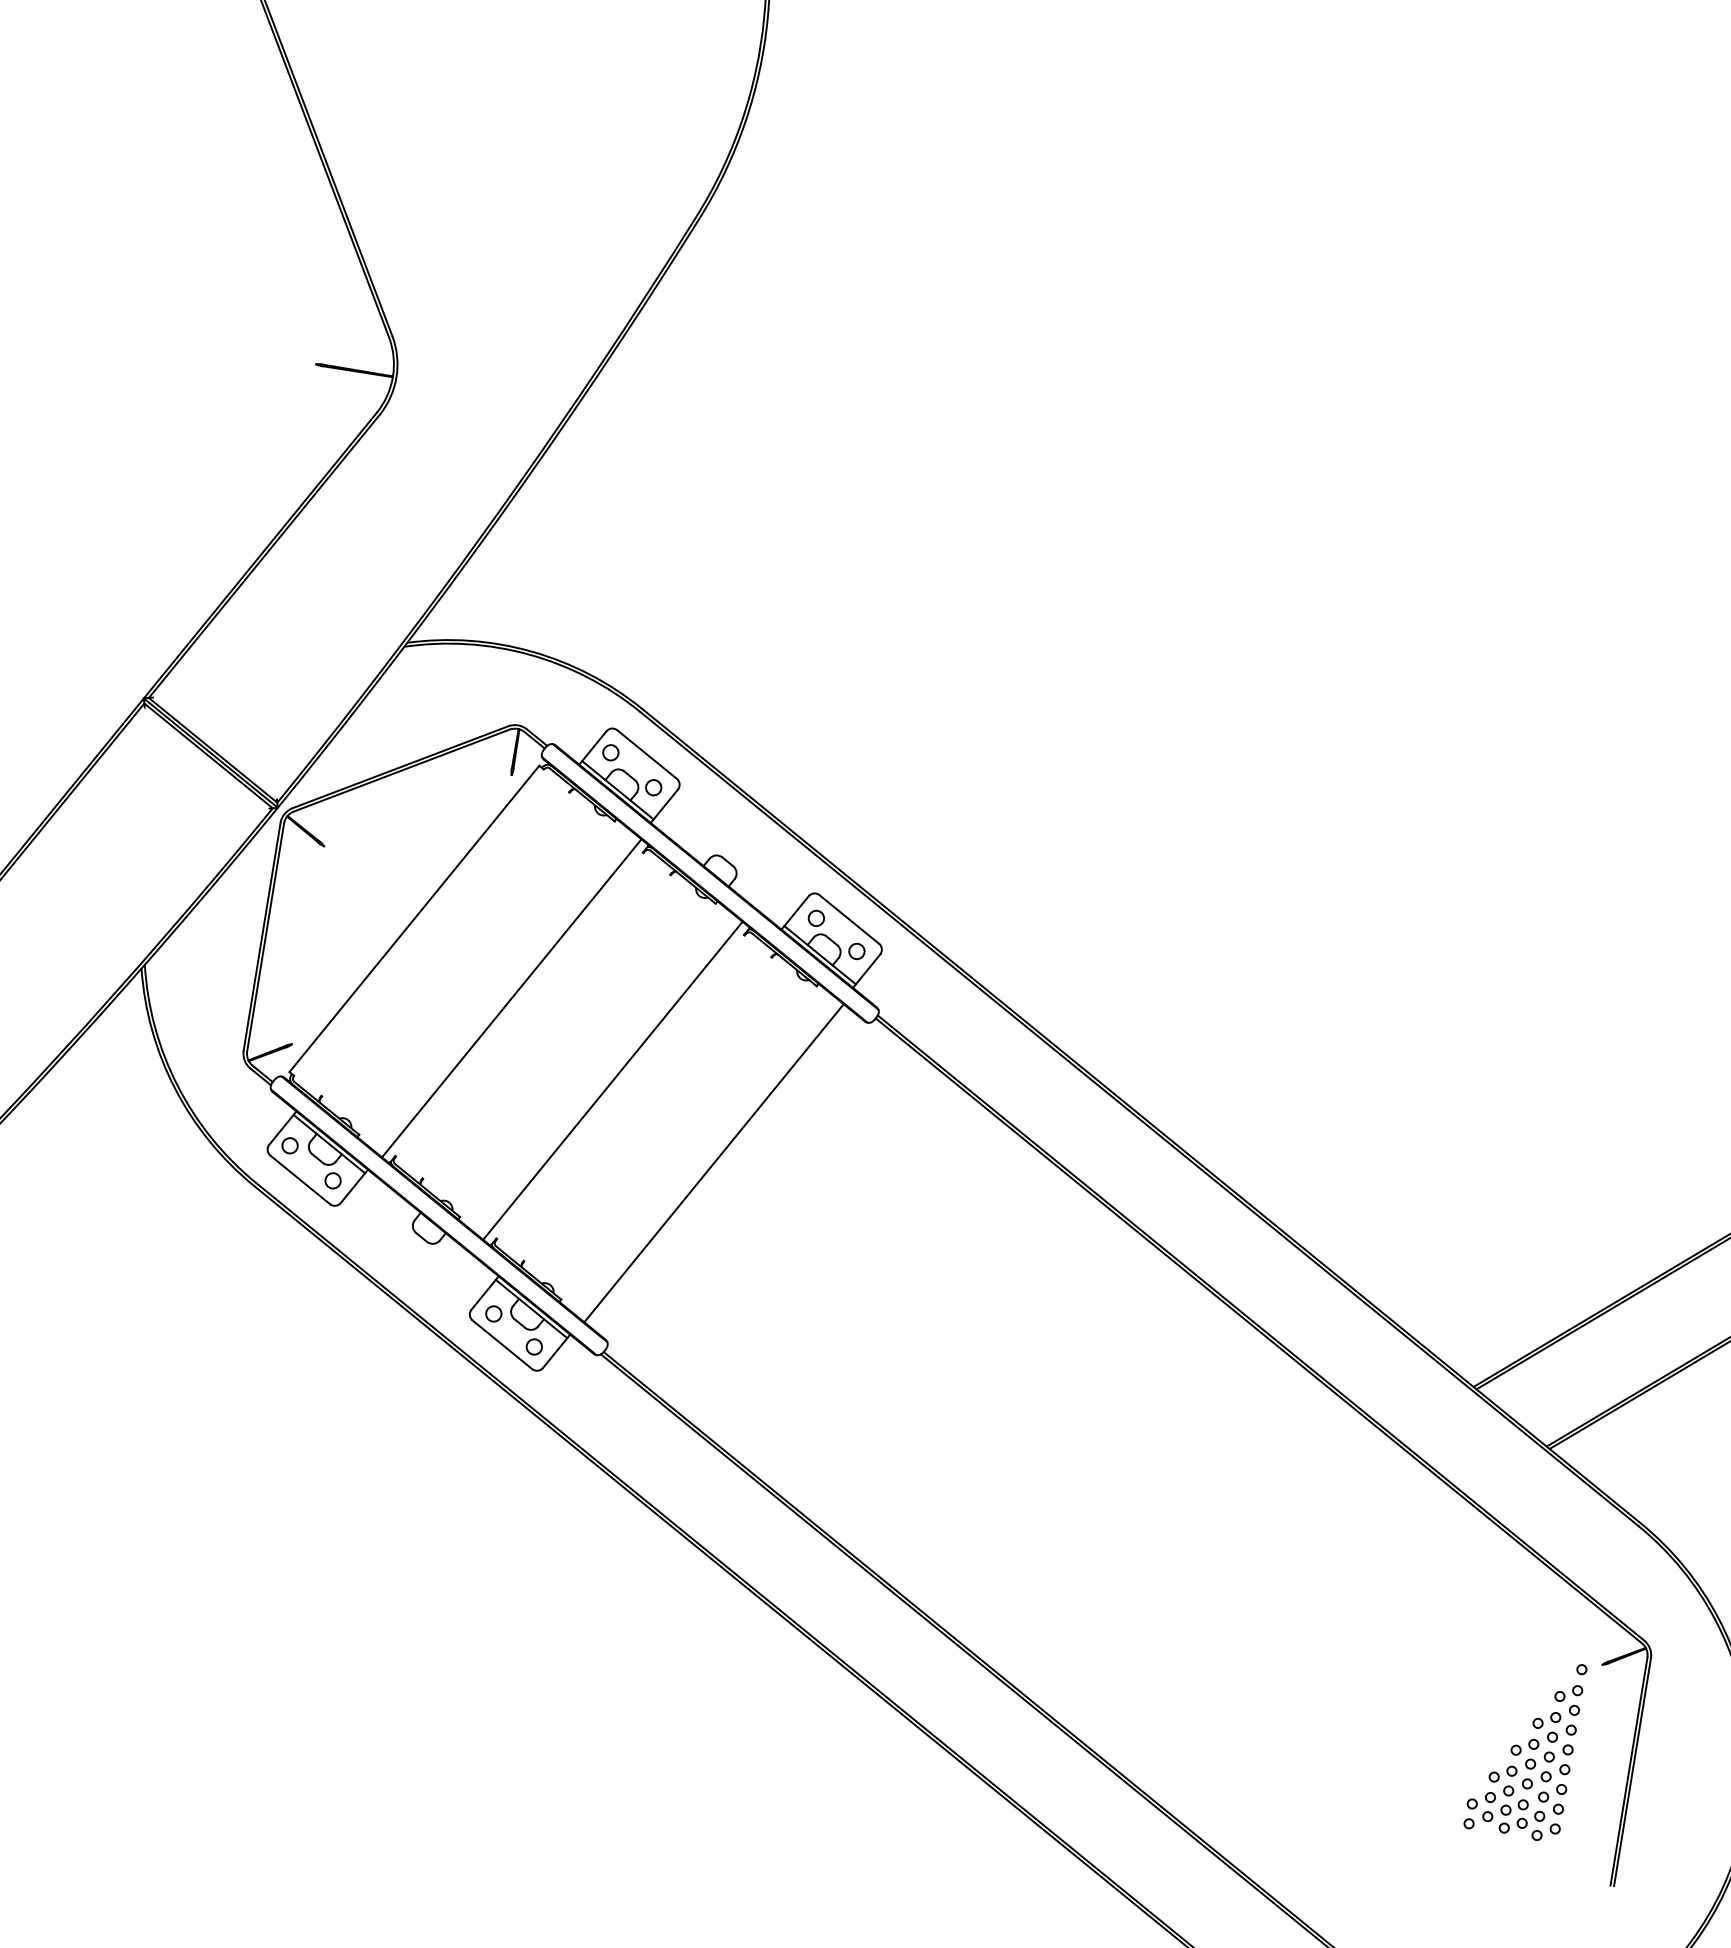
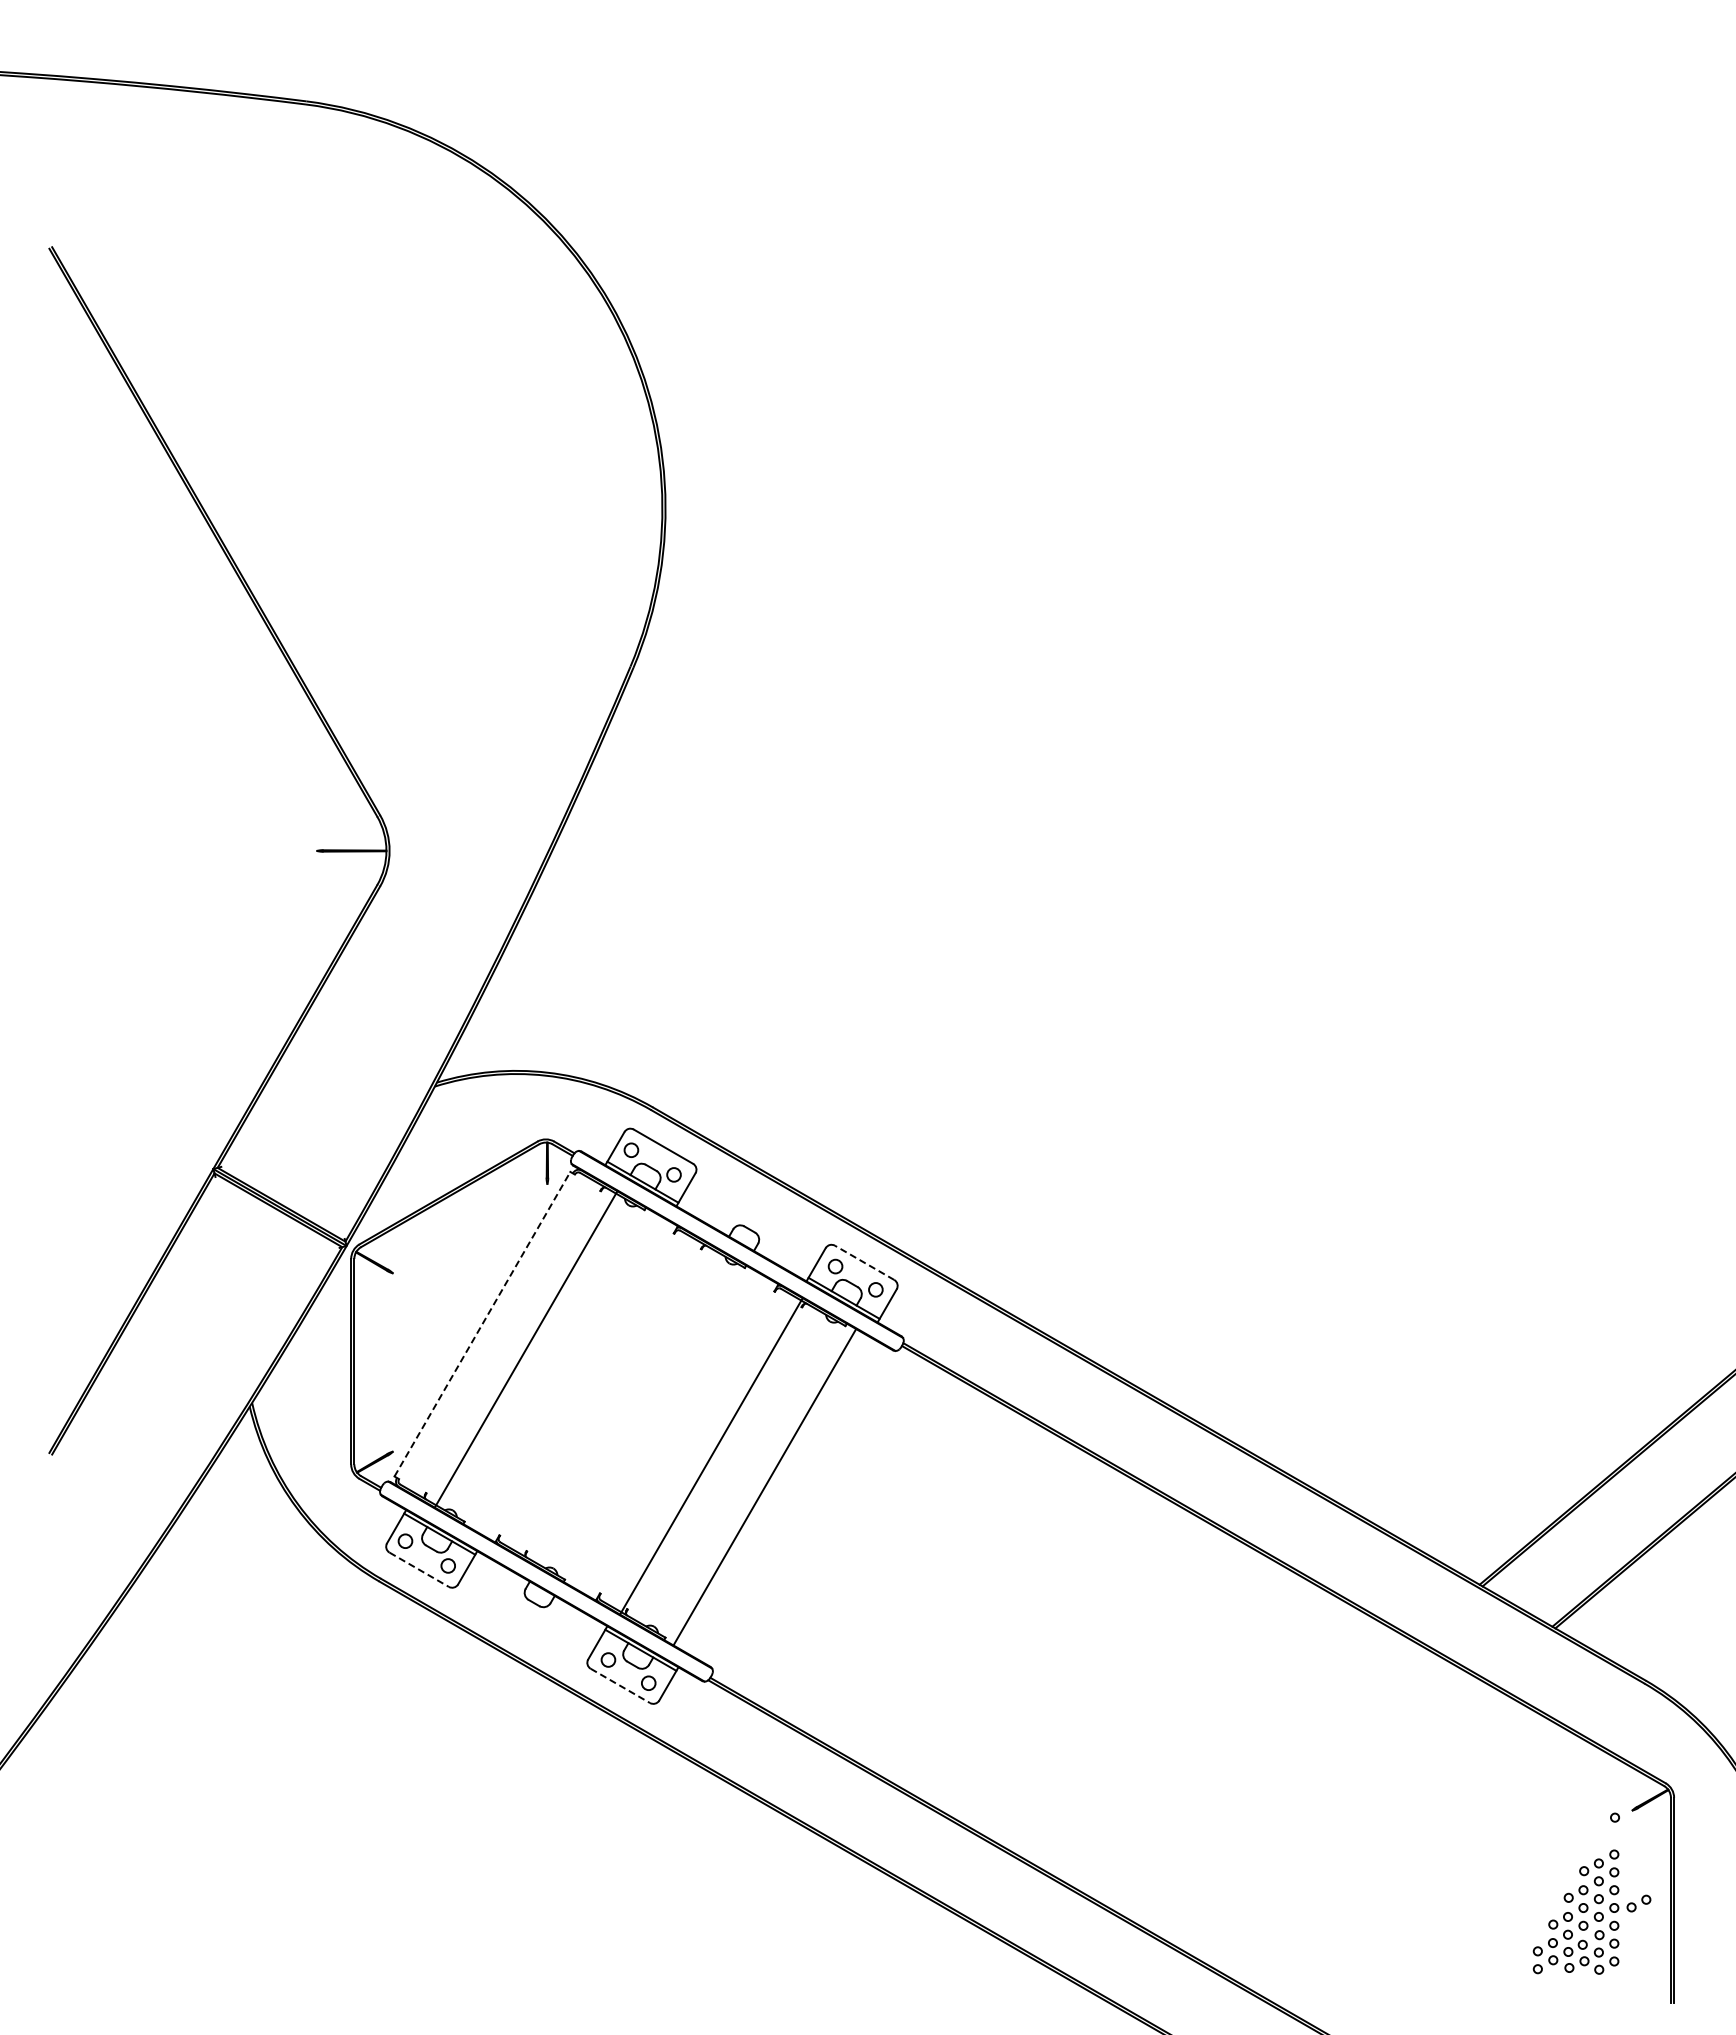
line: (414, 919) -> (482, 1324), solid -> dashed
line: (849, 919) -> (864, 1262), solid -> dashed
line: (511, 997) -> (525, 1348), moved
line: (612, 1081) -> (764, 1487), moved
line: (714, 1163) -> (711, 1456), moved
line: (300, 1180) -> (419, 1570), solid -> dashed
line: (502, 1345) -> (620, 1686), solid -> dashed
part: (1568, 1693) -> (1638, 1903), moved

